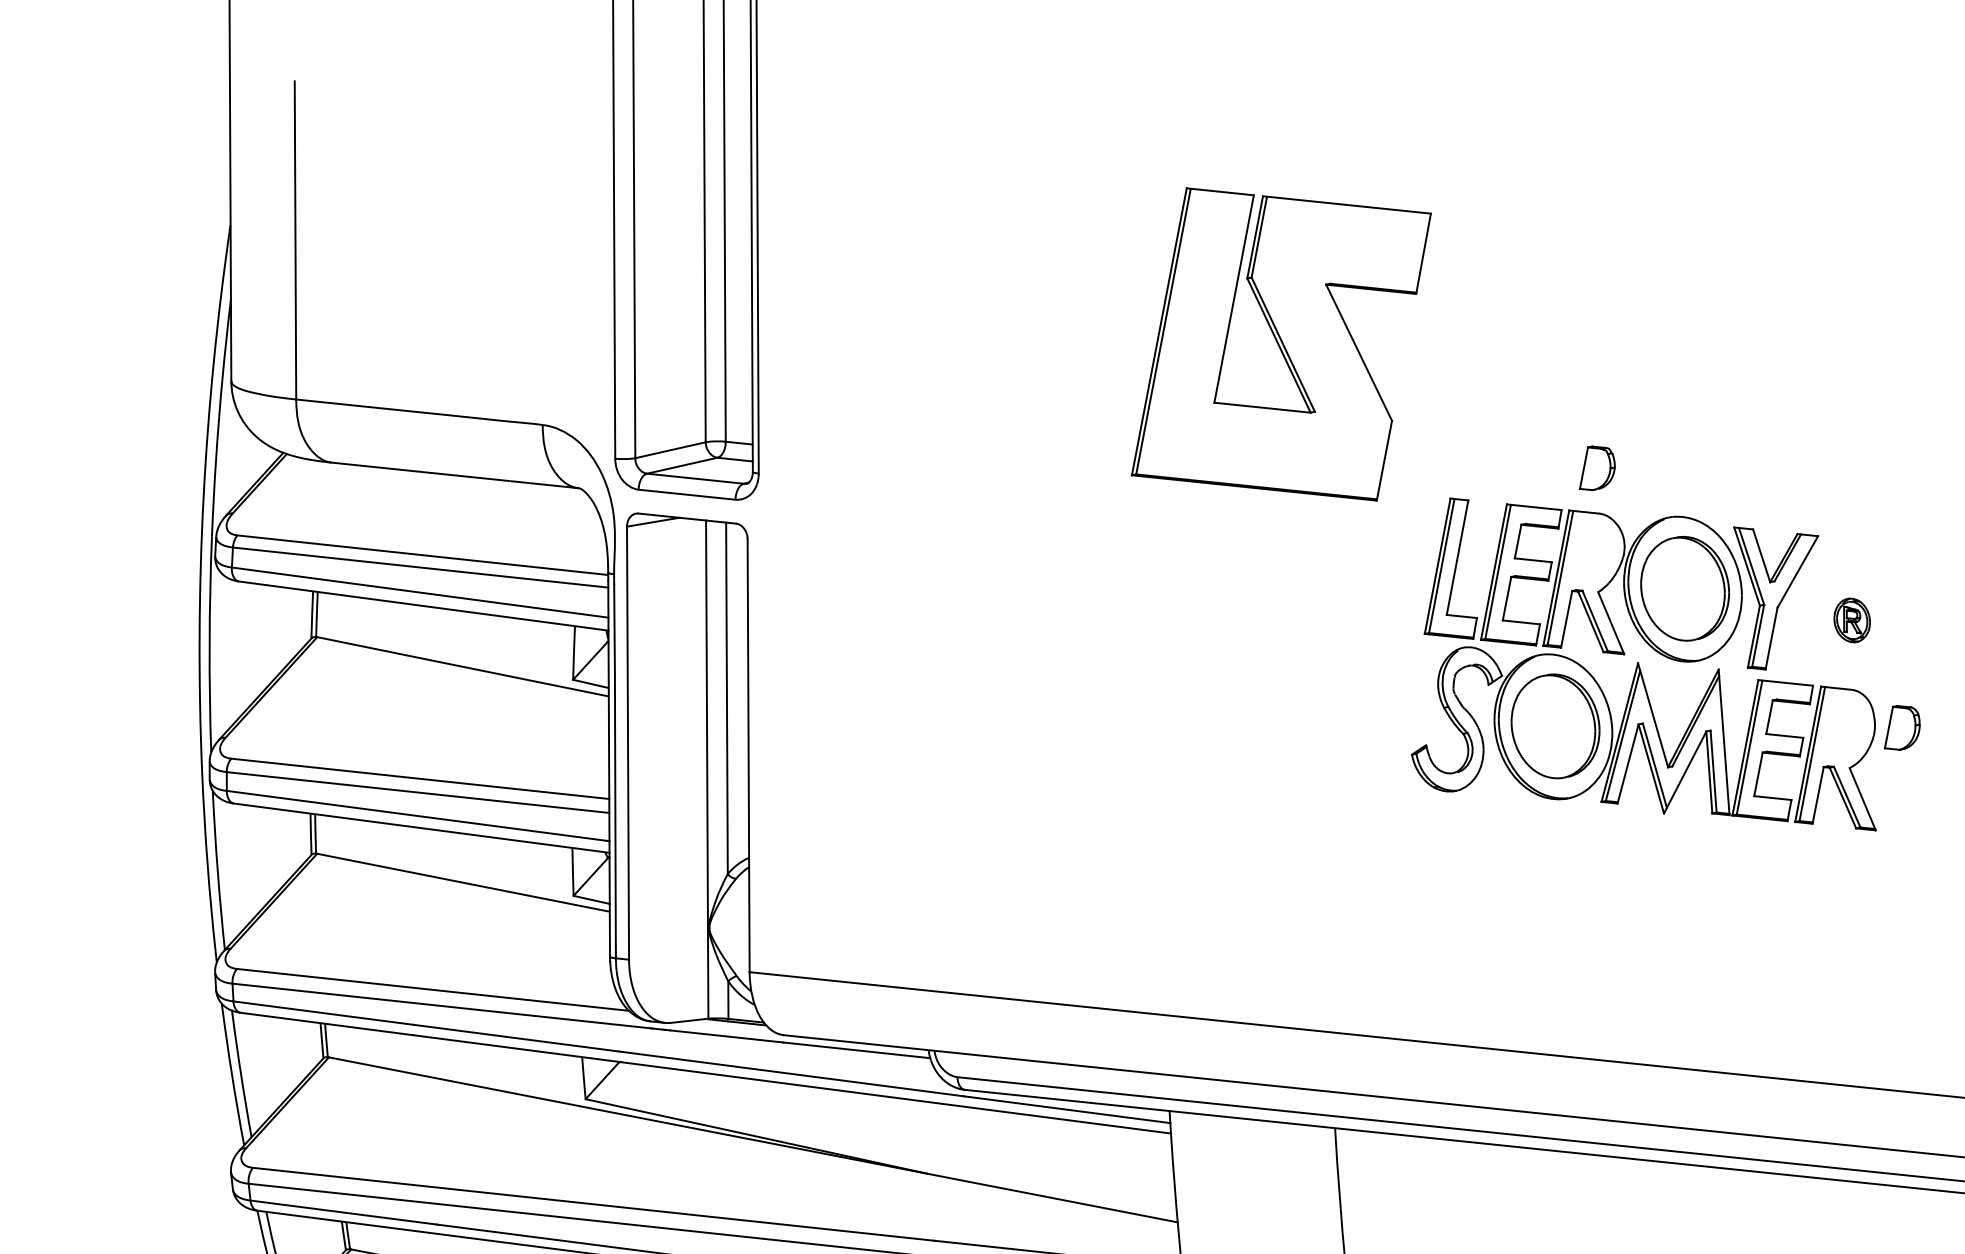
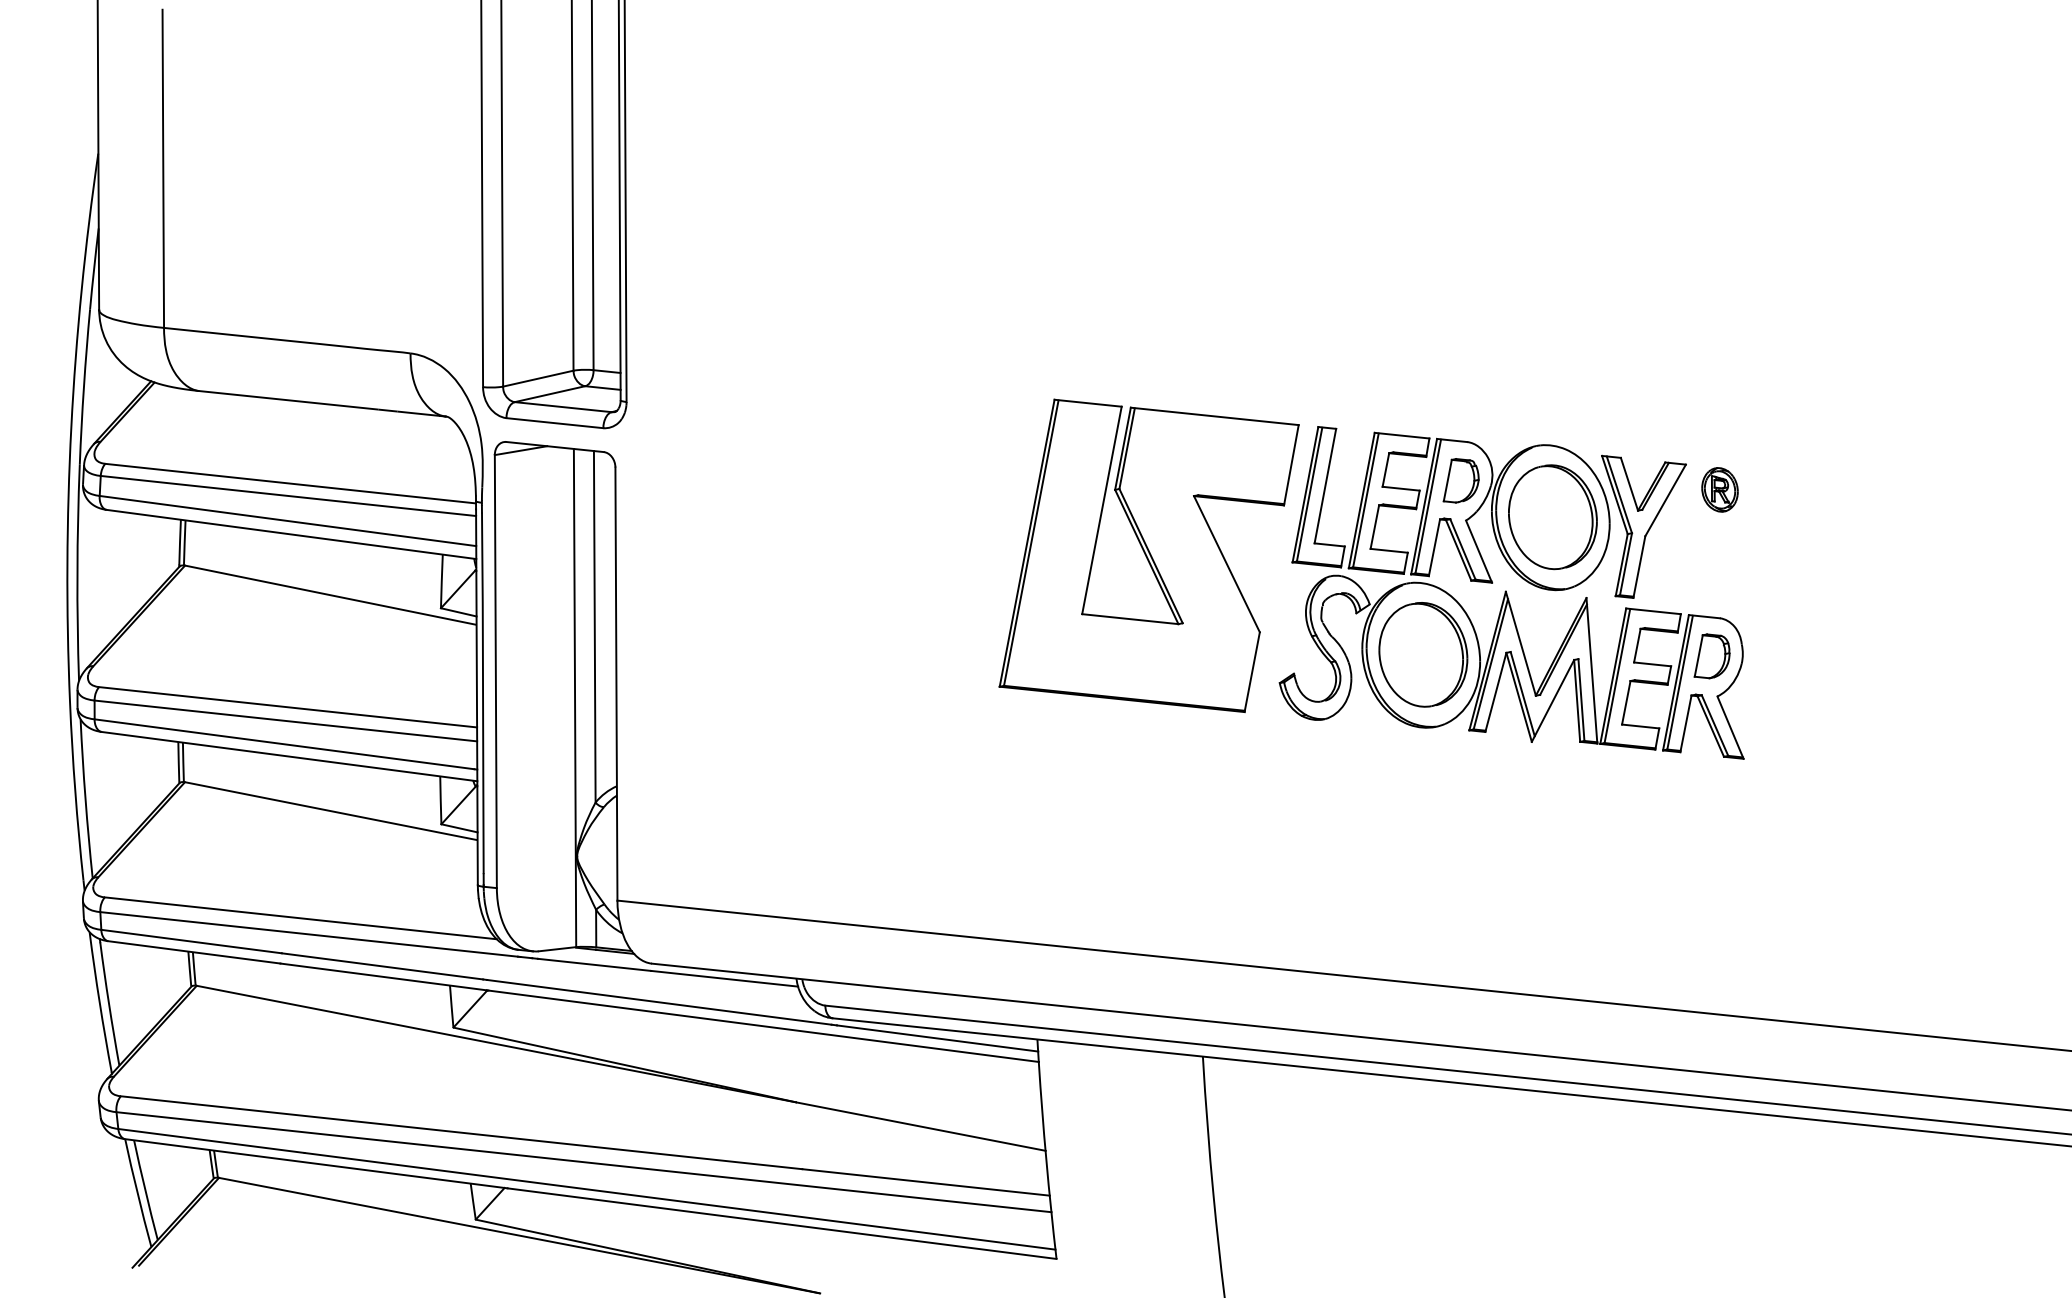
part: (1280, 344) -> (1148, 555), moved
part: (1596, 468) -> (1460, 480), moved
part: (1851, 620) -> (1719, 489), moved
part: (1901, 728) -> (1711, 656), moved

